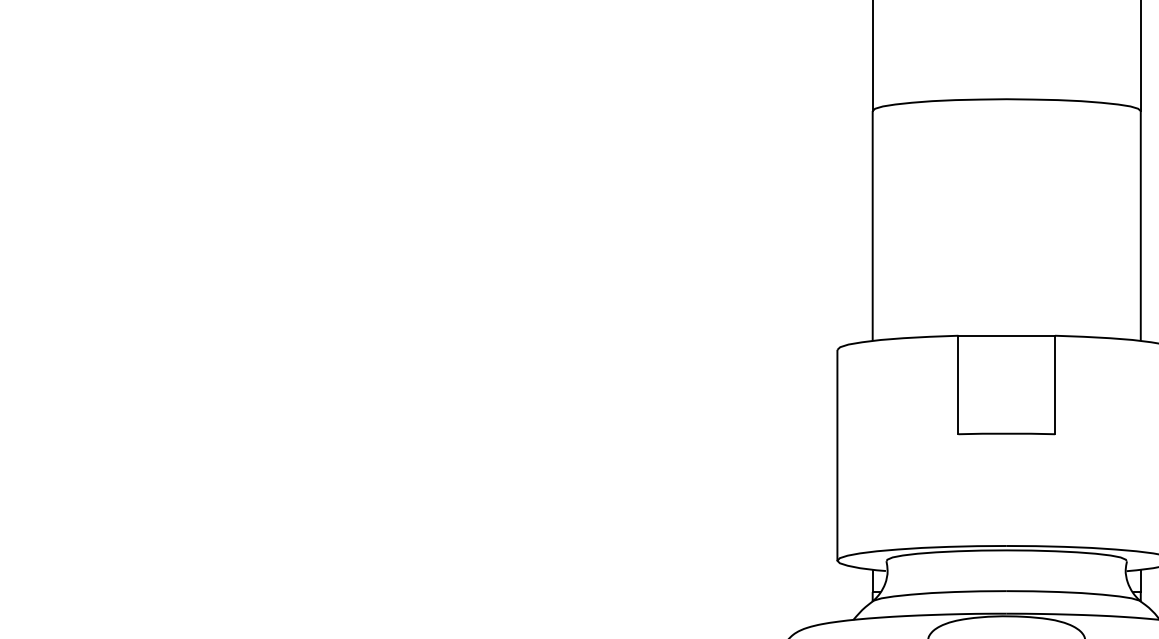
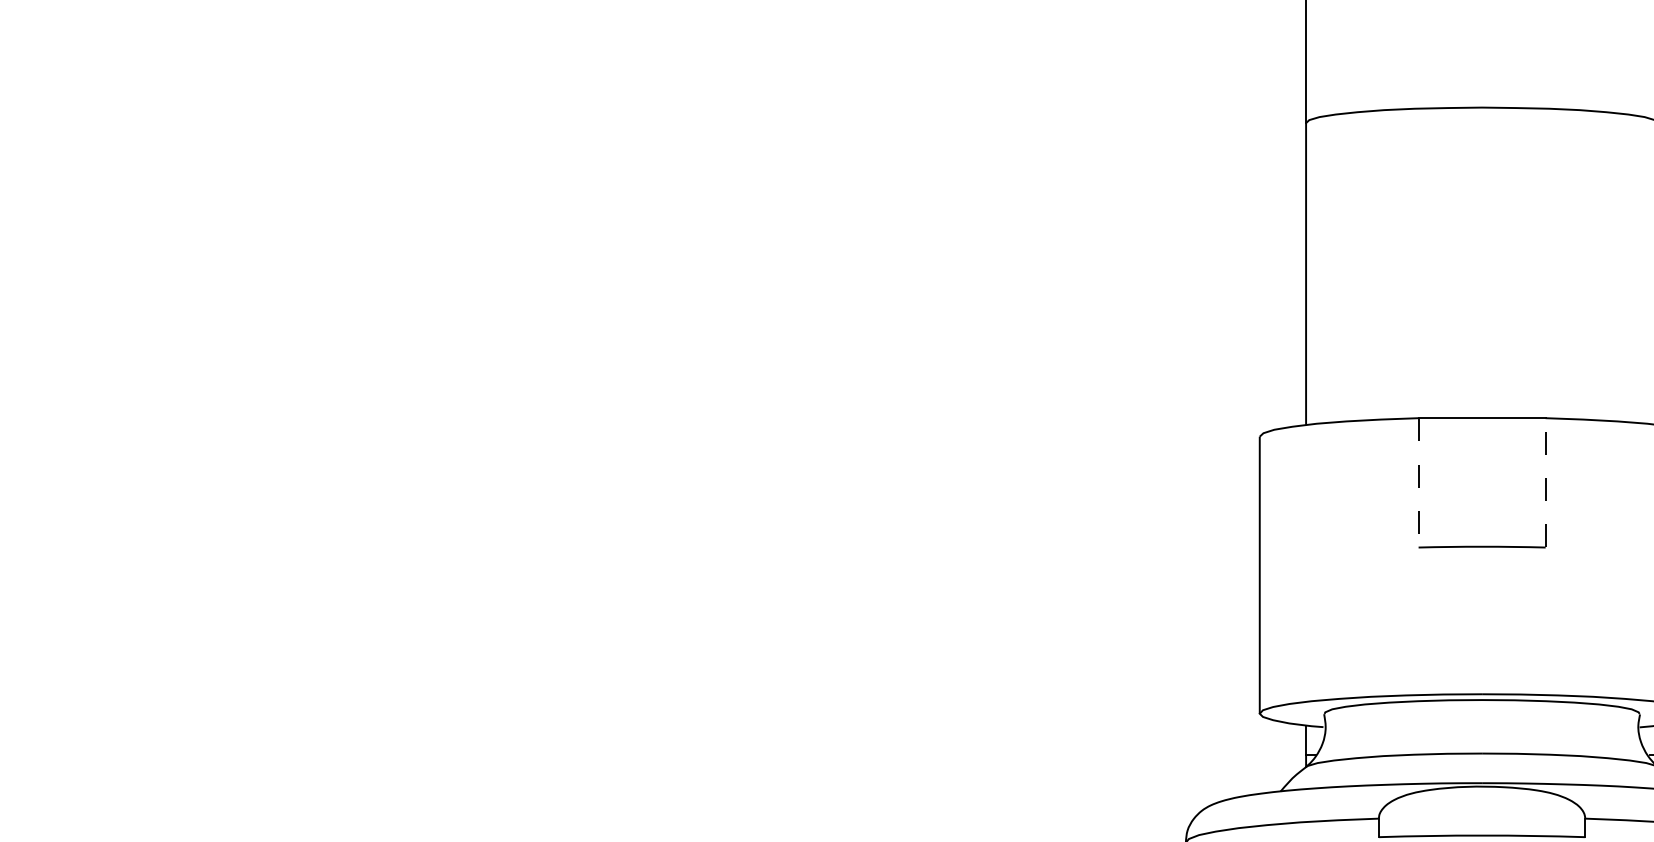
line: (958, 384) -> (1418, 482), solid -> dashed
line: (1055, 384) -> (1545, 482), solid -> dashed

